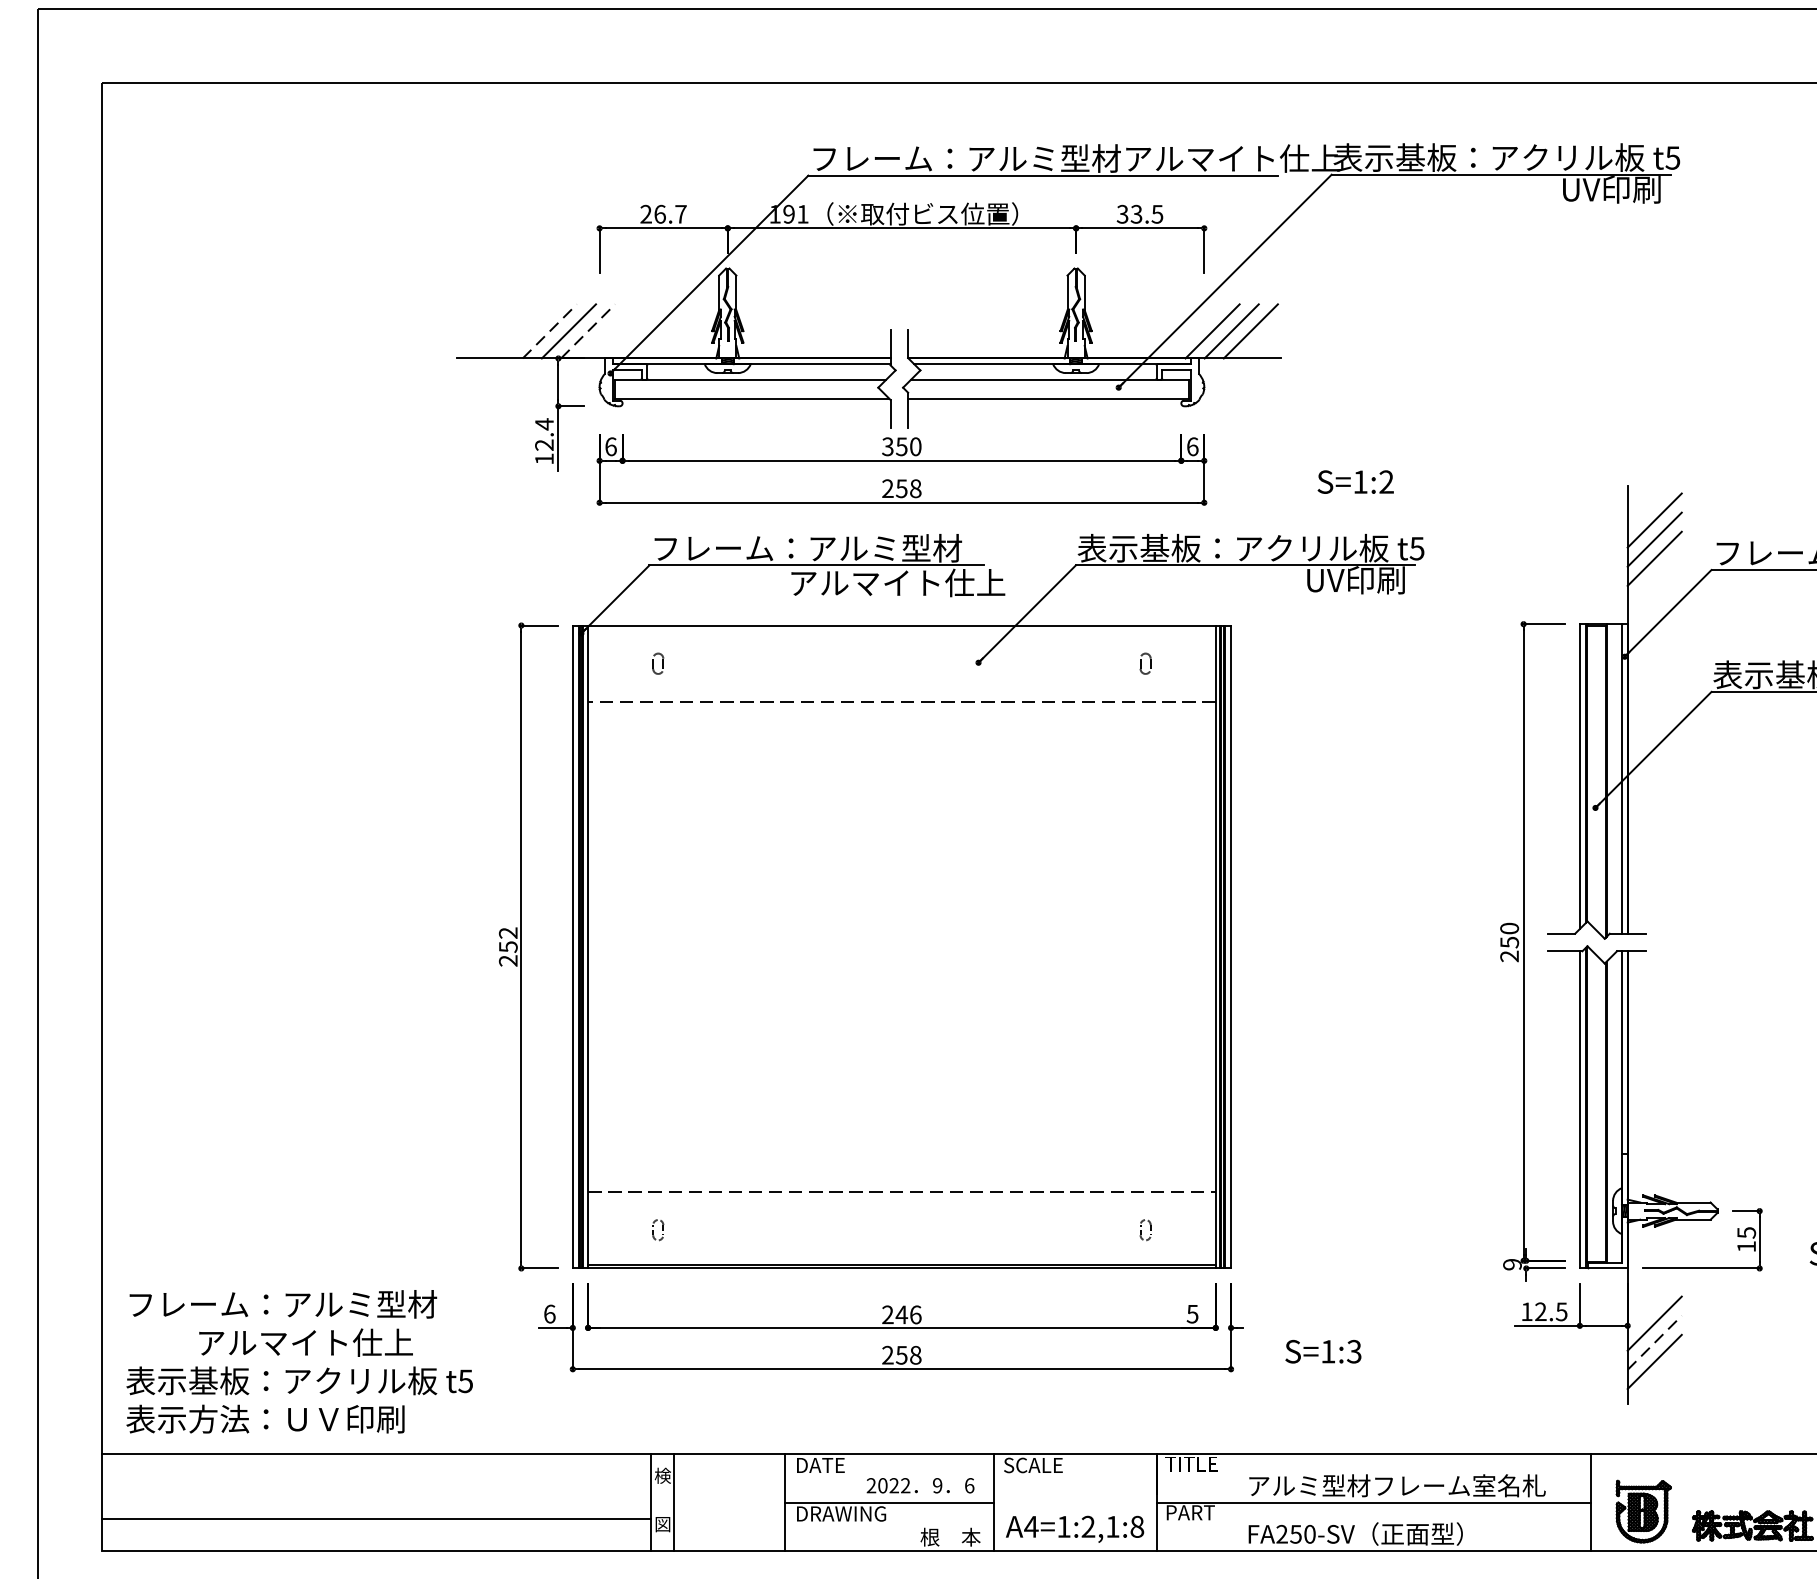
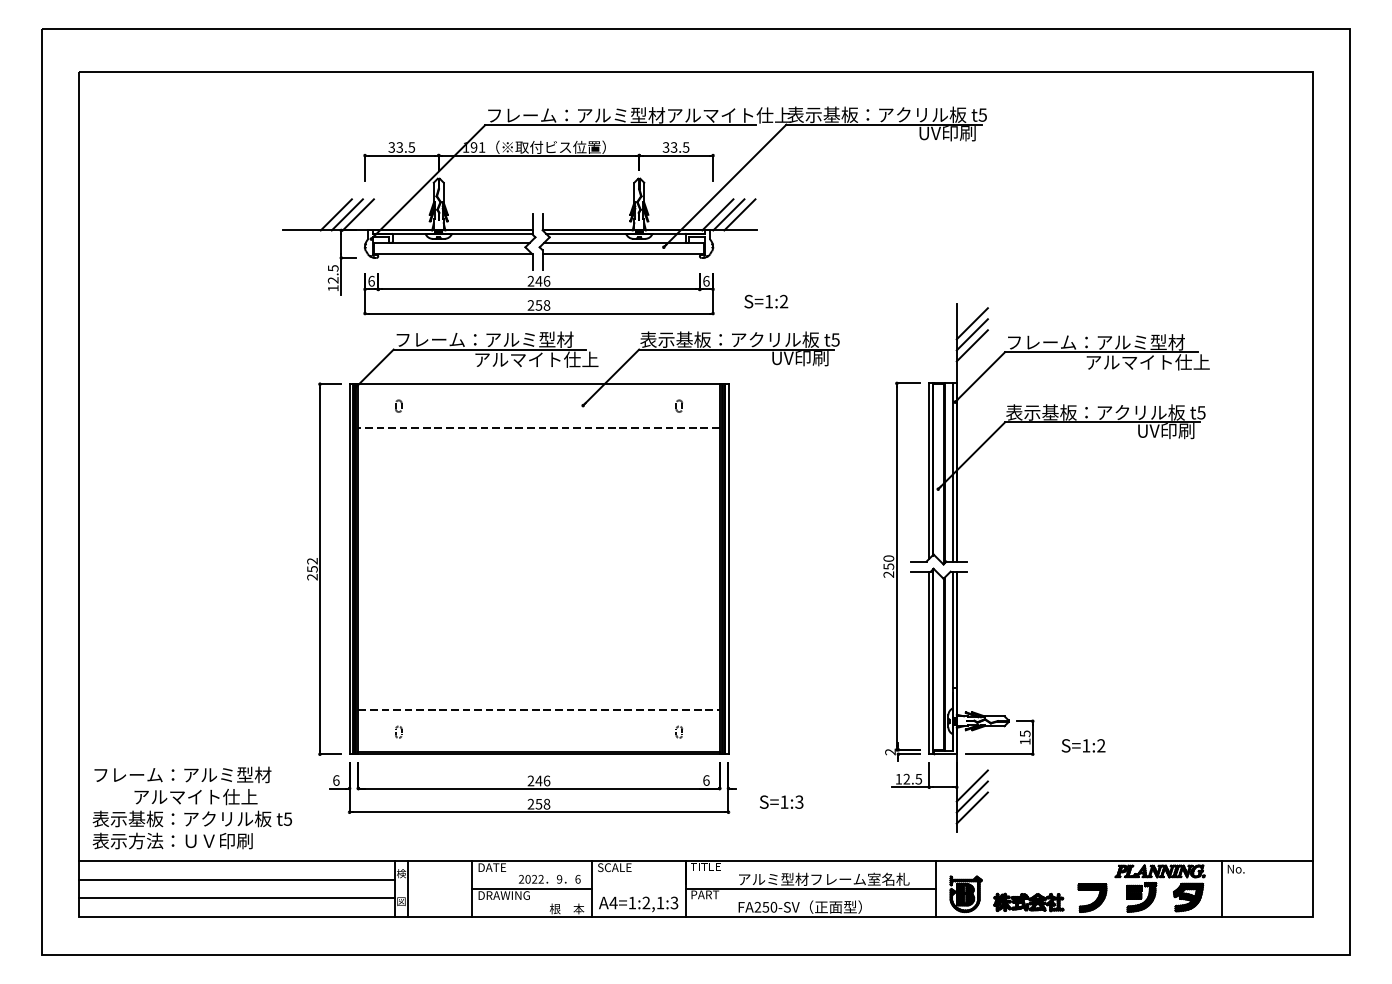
text: (662, 214) -> (401, 147), 26.7 -> 33.5
line: (550, 330) -> (336, 214), dashed -> solid
line: (588, 330) -> (358, 214), dashed -> solid
text: (544, 422) -> (333, 267), 12.4 -> 12.5
text: (900, 447) -> (538, 281), 350 -> 246
text: (1356, 481) -> (766, 301), moved
text: (1512, 1263) -> (890, 751), 9 -> 2
text: (1192, 1314) -> (706, 780), 5 -> 6
line: (1654, 1341) -> (972, 796), dashed -> solid
line: (376, 1486) -> (236, 879), added
text: (1137, 1525) -> (674, 902), A4=1:2,1:8 -> A4=1:2,1:3

